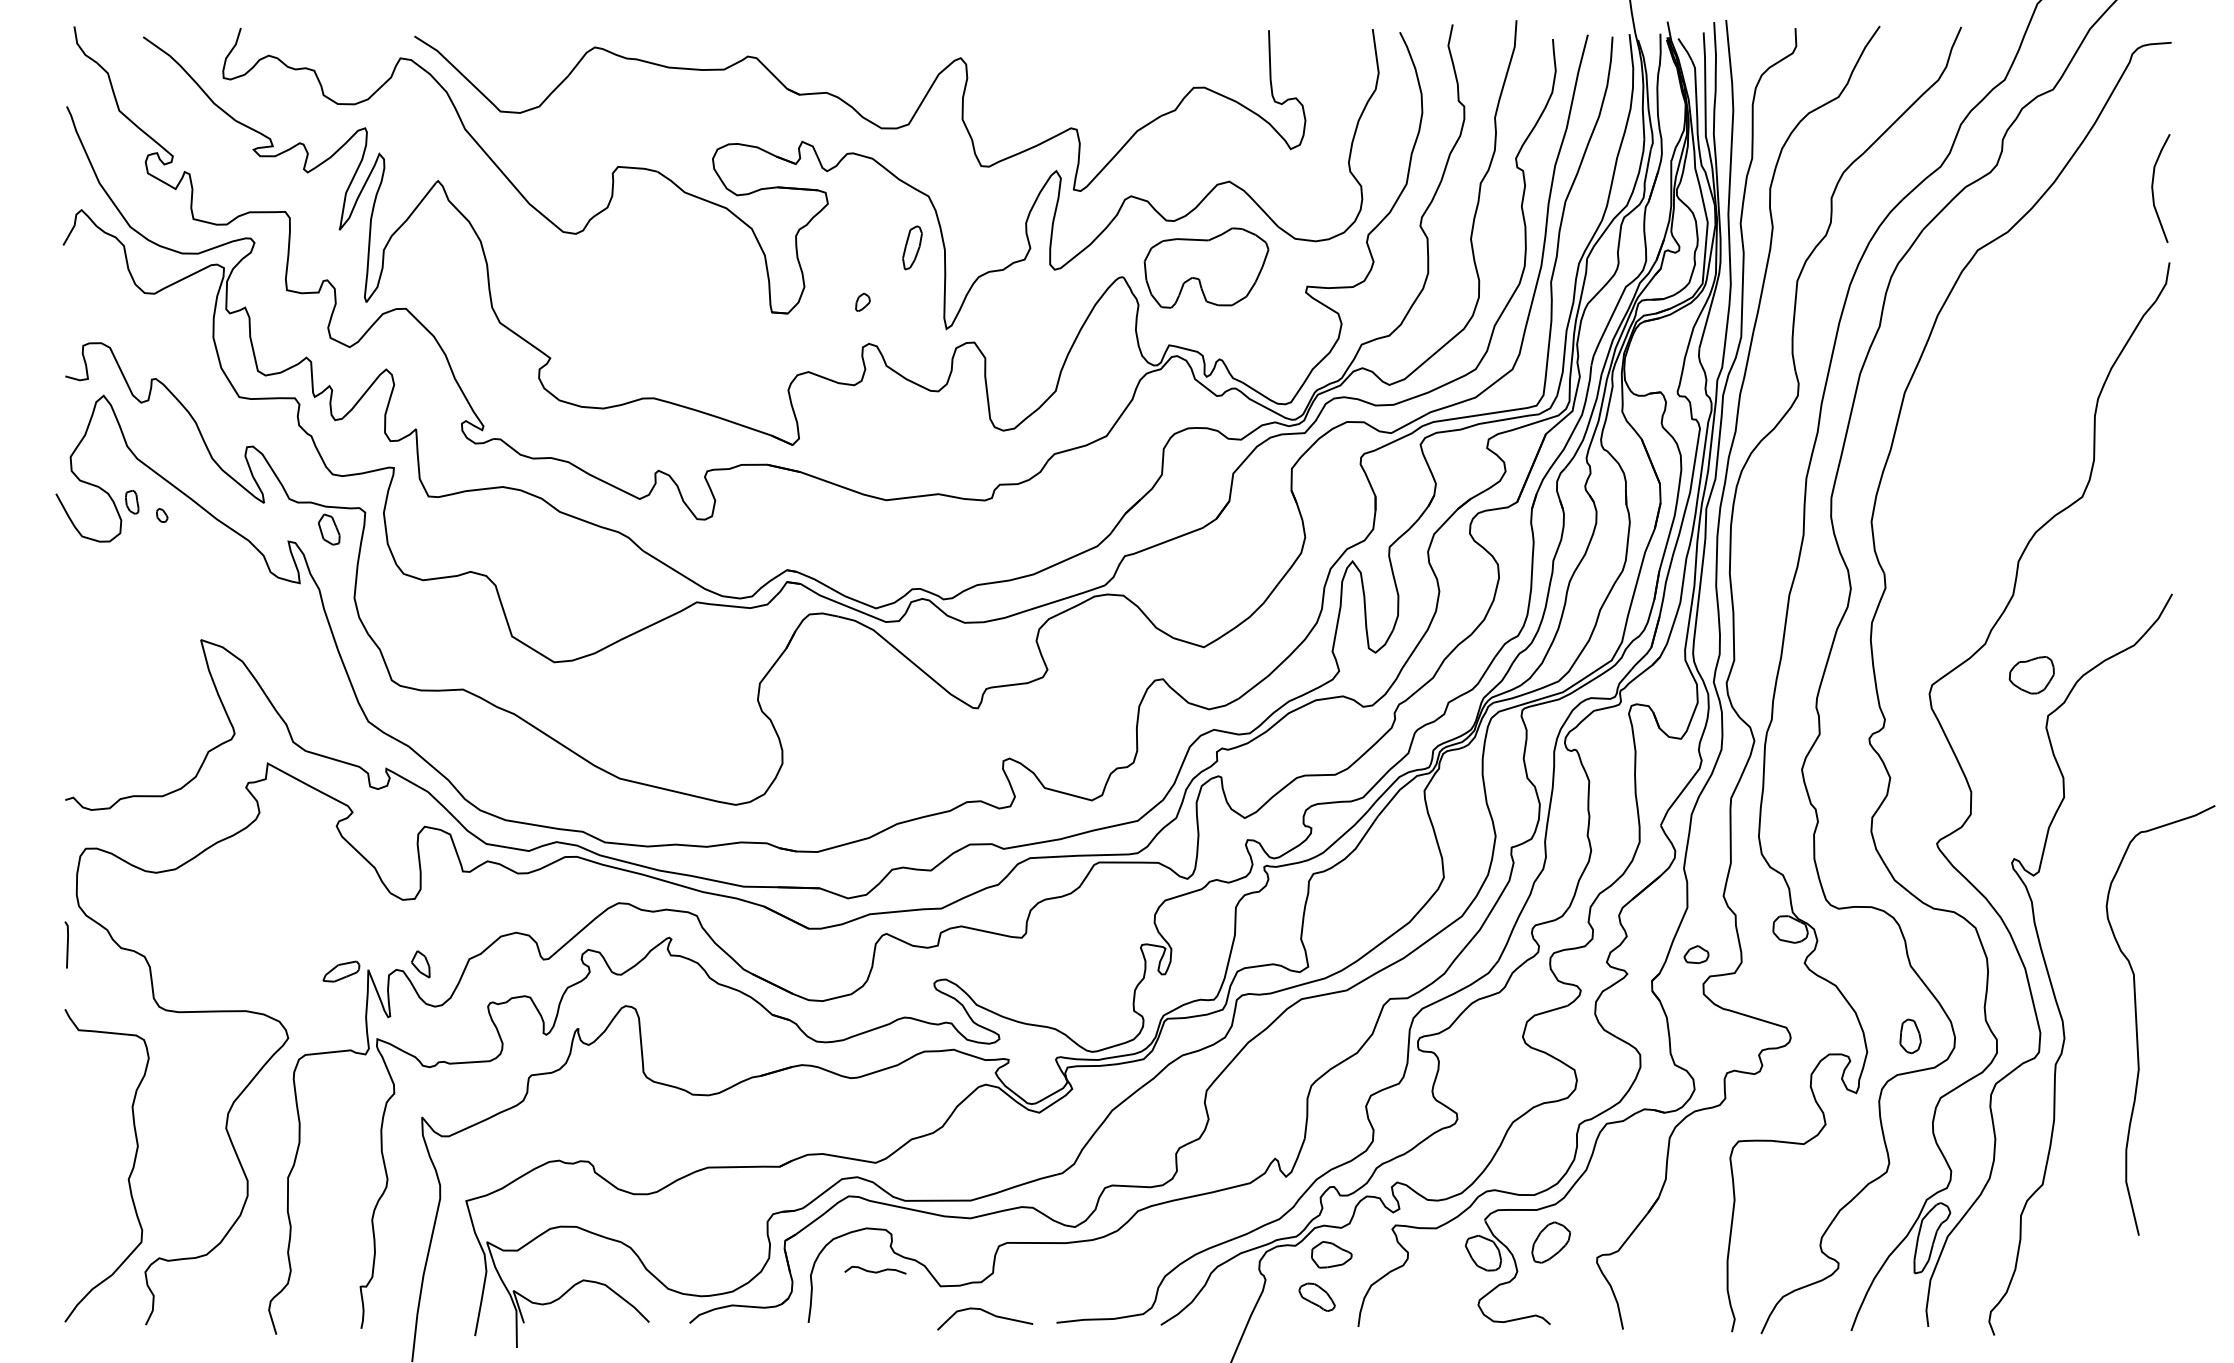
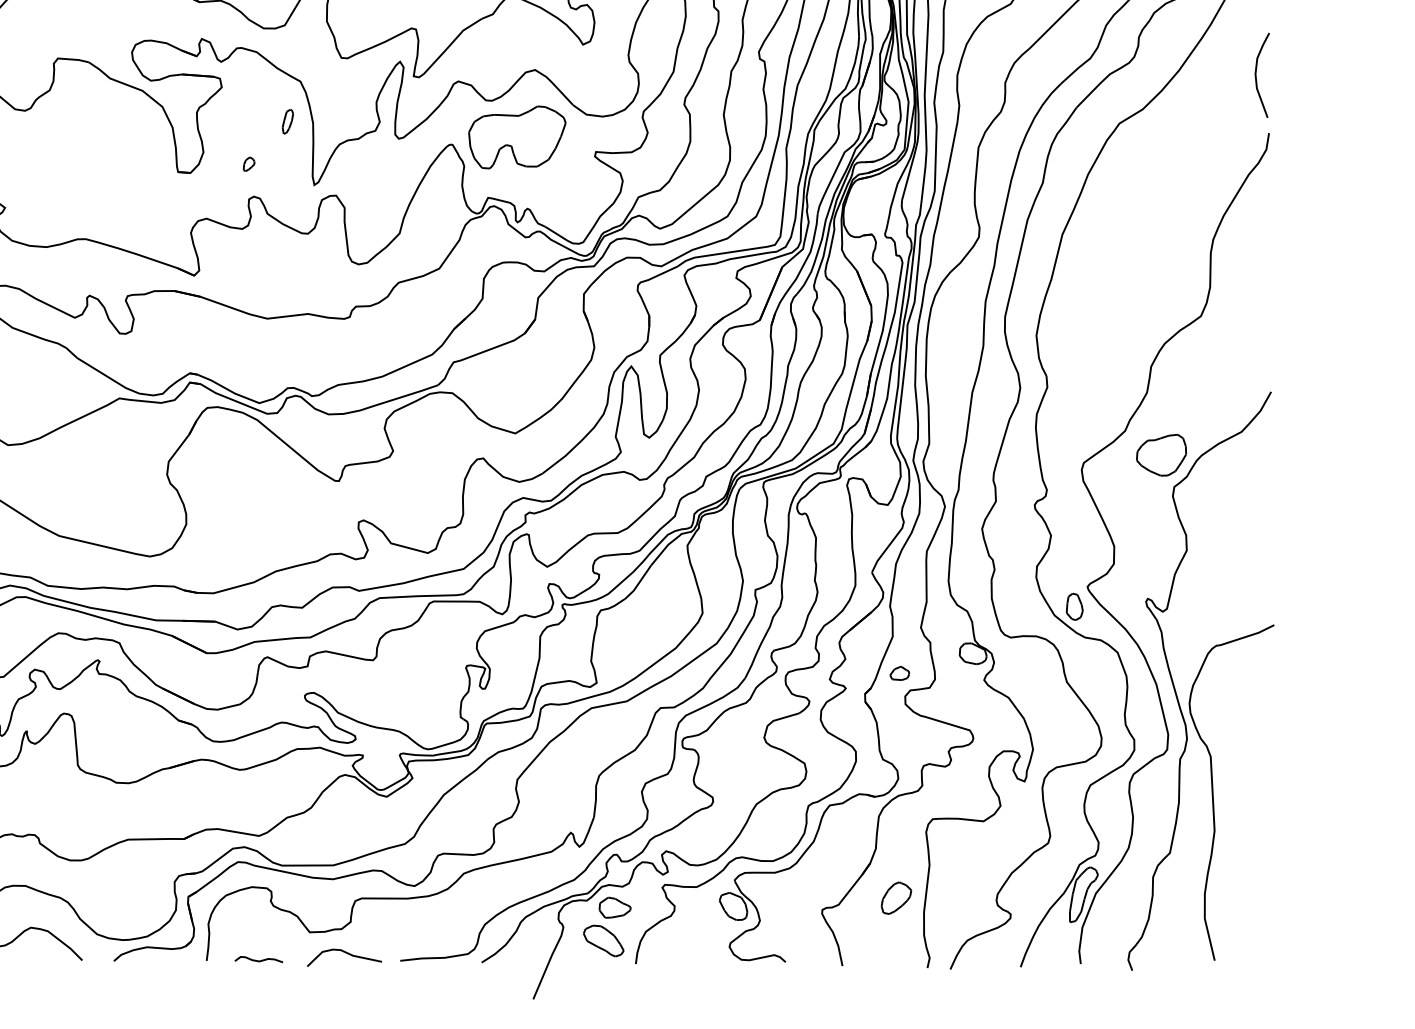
part: (912, 247) -> (287, 121), size x0.71
part: (2031, 675) -> (1161, 455), size x1.43
curve: (2137, 1020) -> (1213, 792), moved
part: (1910, 1036) -> (1074, 606), moved
part: (1551, 1242) -> (896, 898), moved
curve: (875, 1271) -> (258, 960), moved
part: (1316, 1296) -> (603, 940), size x1.43

